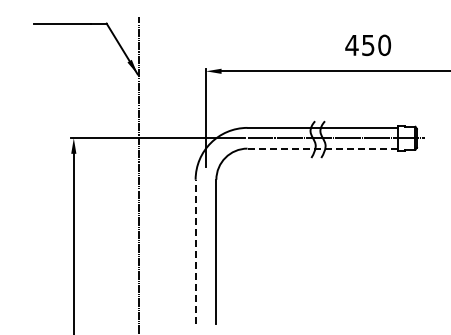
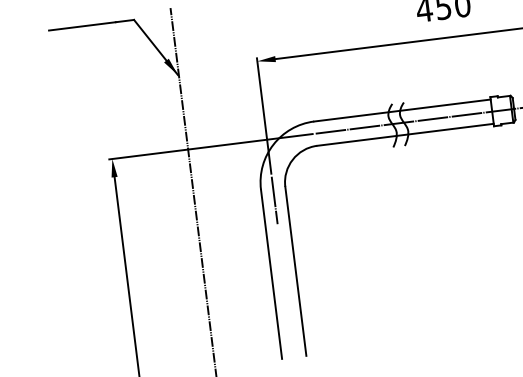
line: (323, 148) -> (406, 134), dashed -> solid
line: (206, 189) -> (275, 199), added
line: (195, 251) -> (271, 273), dashed -> solid

